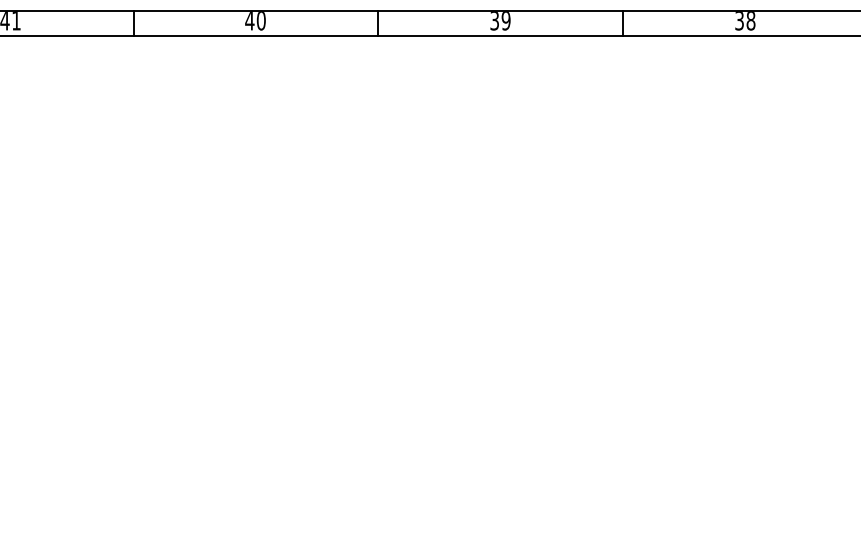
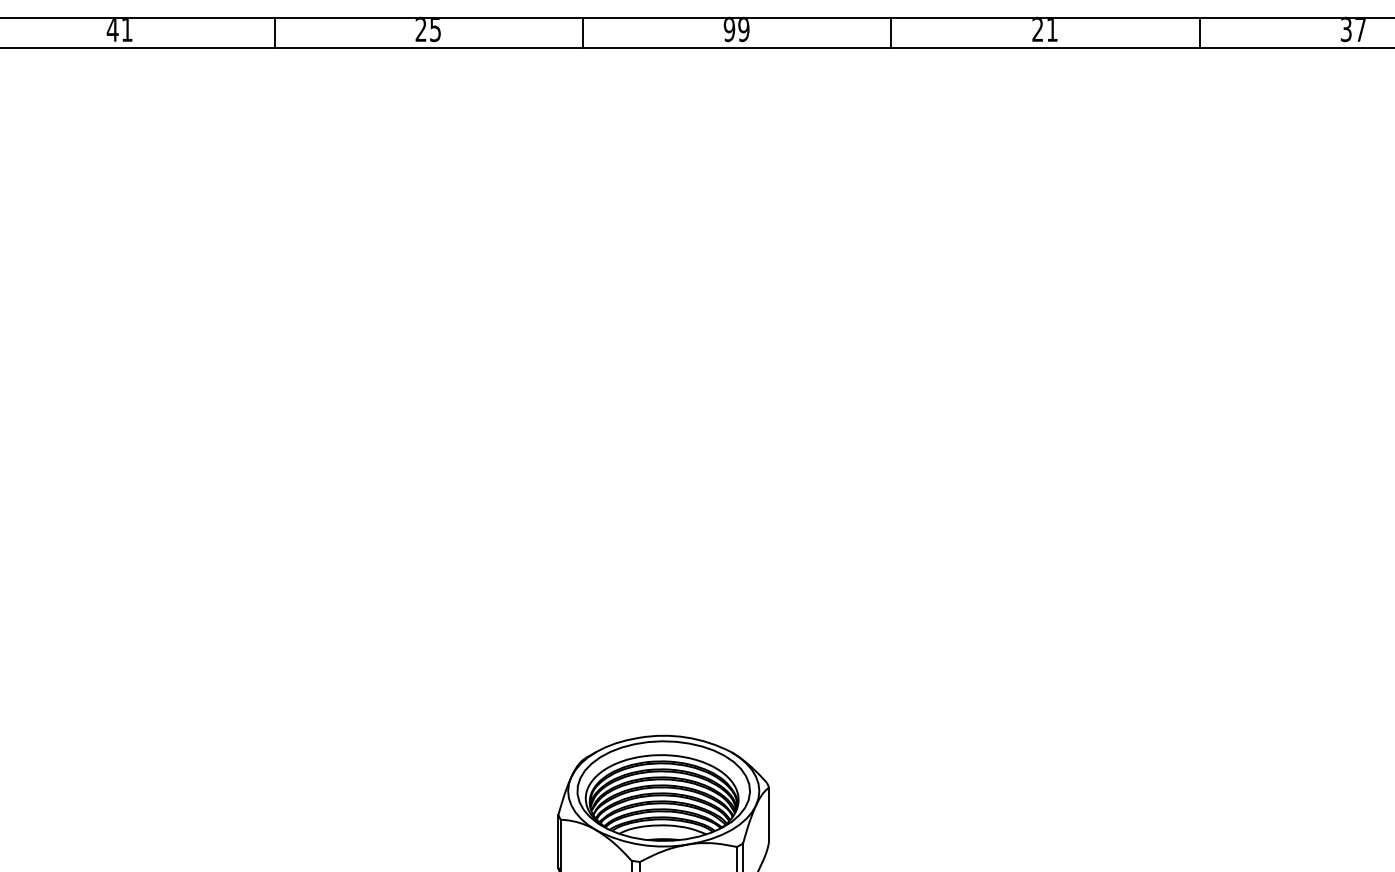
text: (255, 20) -> (428, 29), 40 -> 25
text: (744, 20) -> (1044, 29), 38 -> 21
text: (494, 21) -> (729, 30), 39 -> 99

